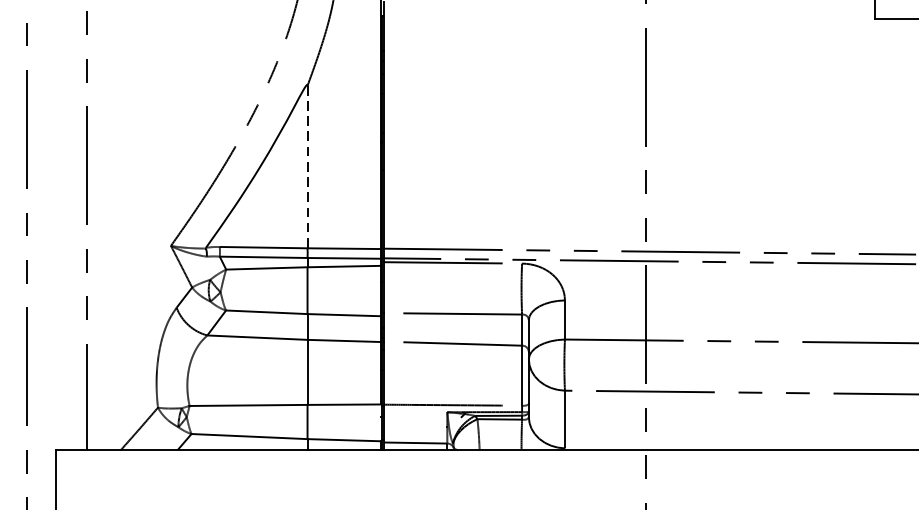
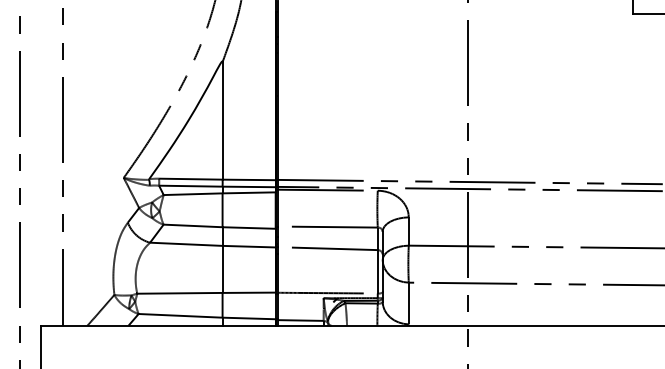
line: (307, 166) -> (222, 120), dashed -> solid

